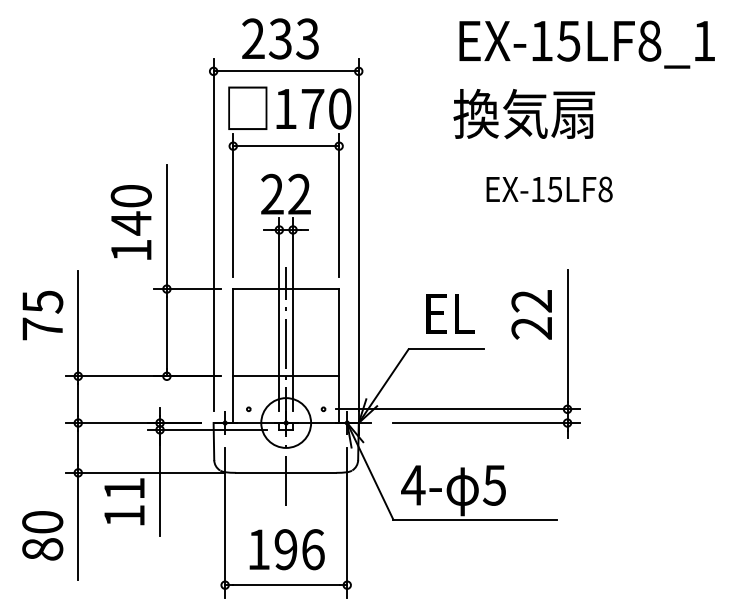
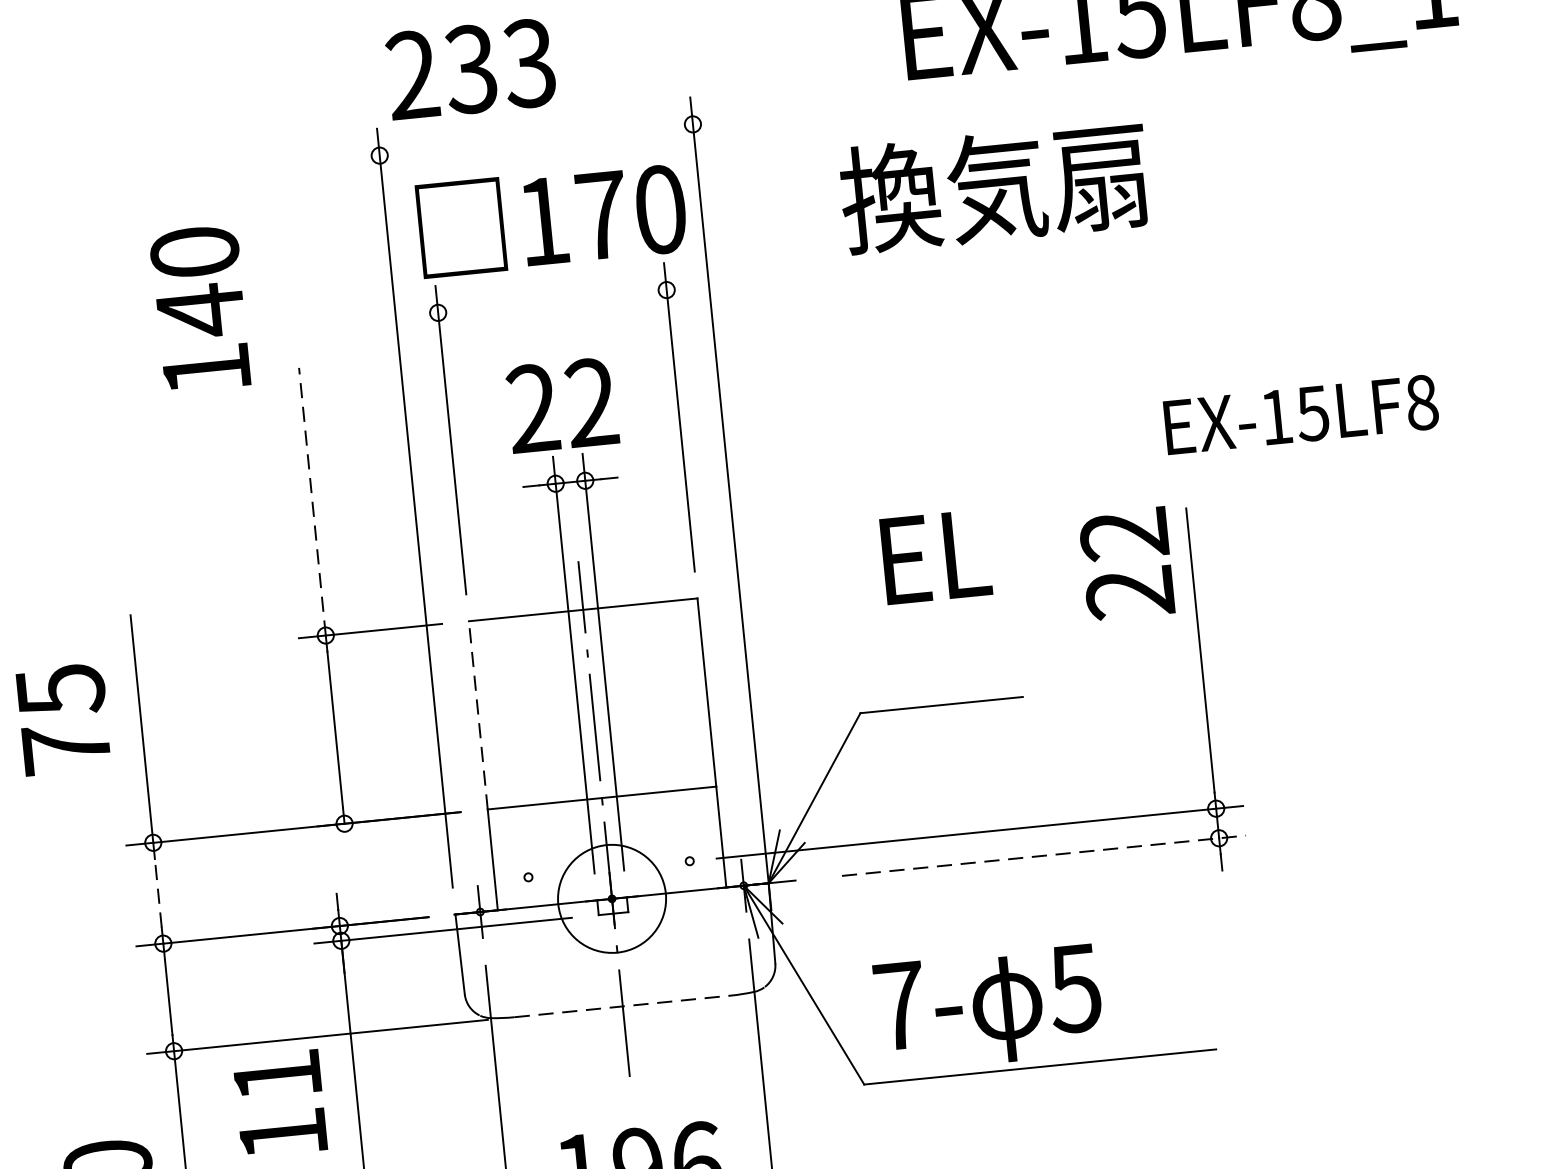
text: (280, 38) -> (470, 68), moved
line: (285, 71) -> (534, 140), removed
text: (523, 114) -> (992, 188), moved
line: (286, 146) -> (553, 302), removed
text: (549, 189) -> (1301, 414), moved
text: (130, 222) -> (198, 309), moved
line: (166, 226) -> (311, 500), solid -> dashed
text: (450, 313) -> (935, 555), moved
text: (531, 314) -> (1126, 563), moved
line: (233, 332) -> (478, 714), solid -> dashed
line: (78, 399) -> (158, 892), solid -> dashed
line: (486, 423) -> (1044, 856), solid -> dashed
line: (286, 472) -> (623, 1005), solid -> dashed
text: (413, 485) -> (900, 1006), 4- -> 7-

